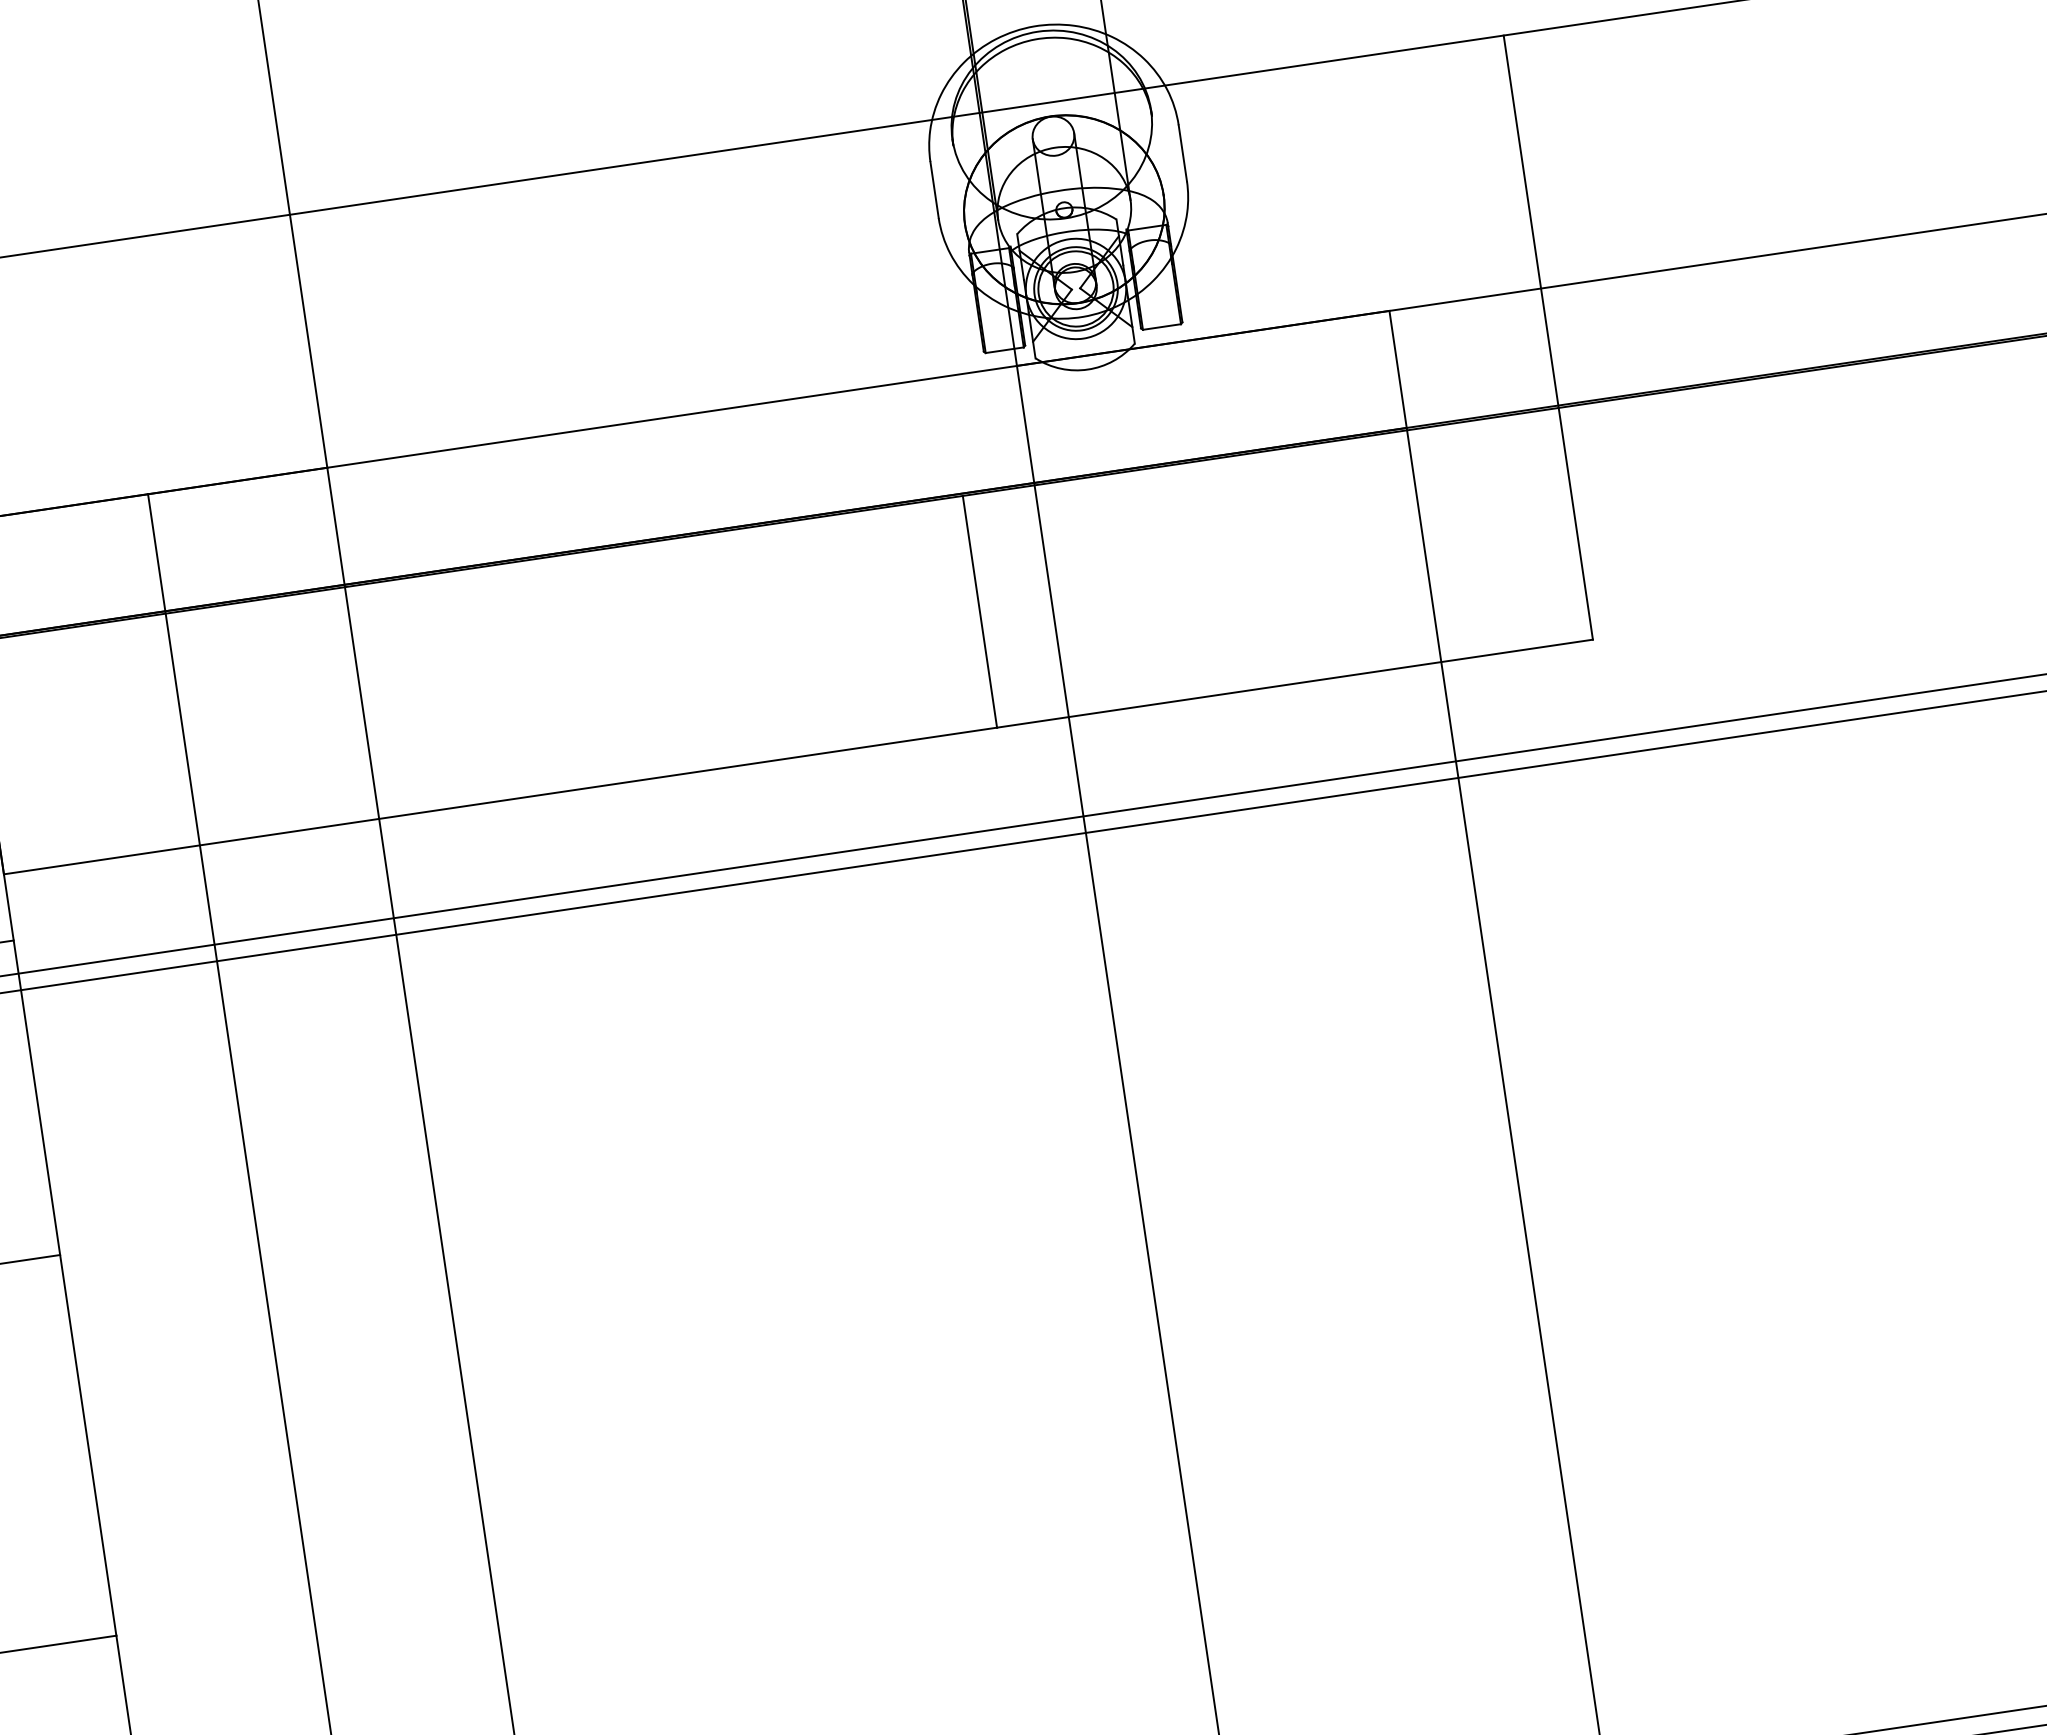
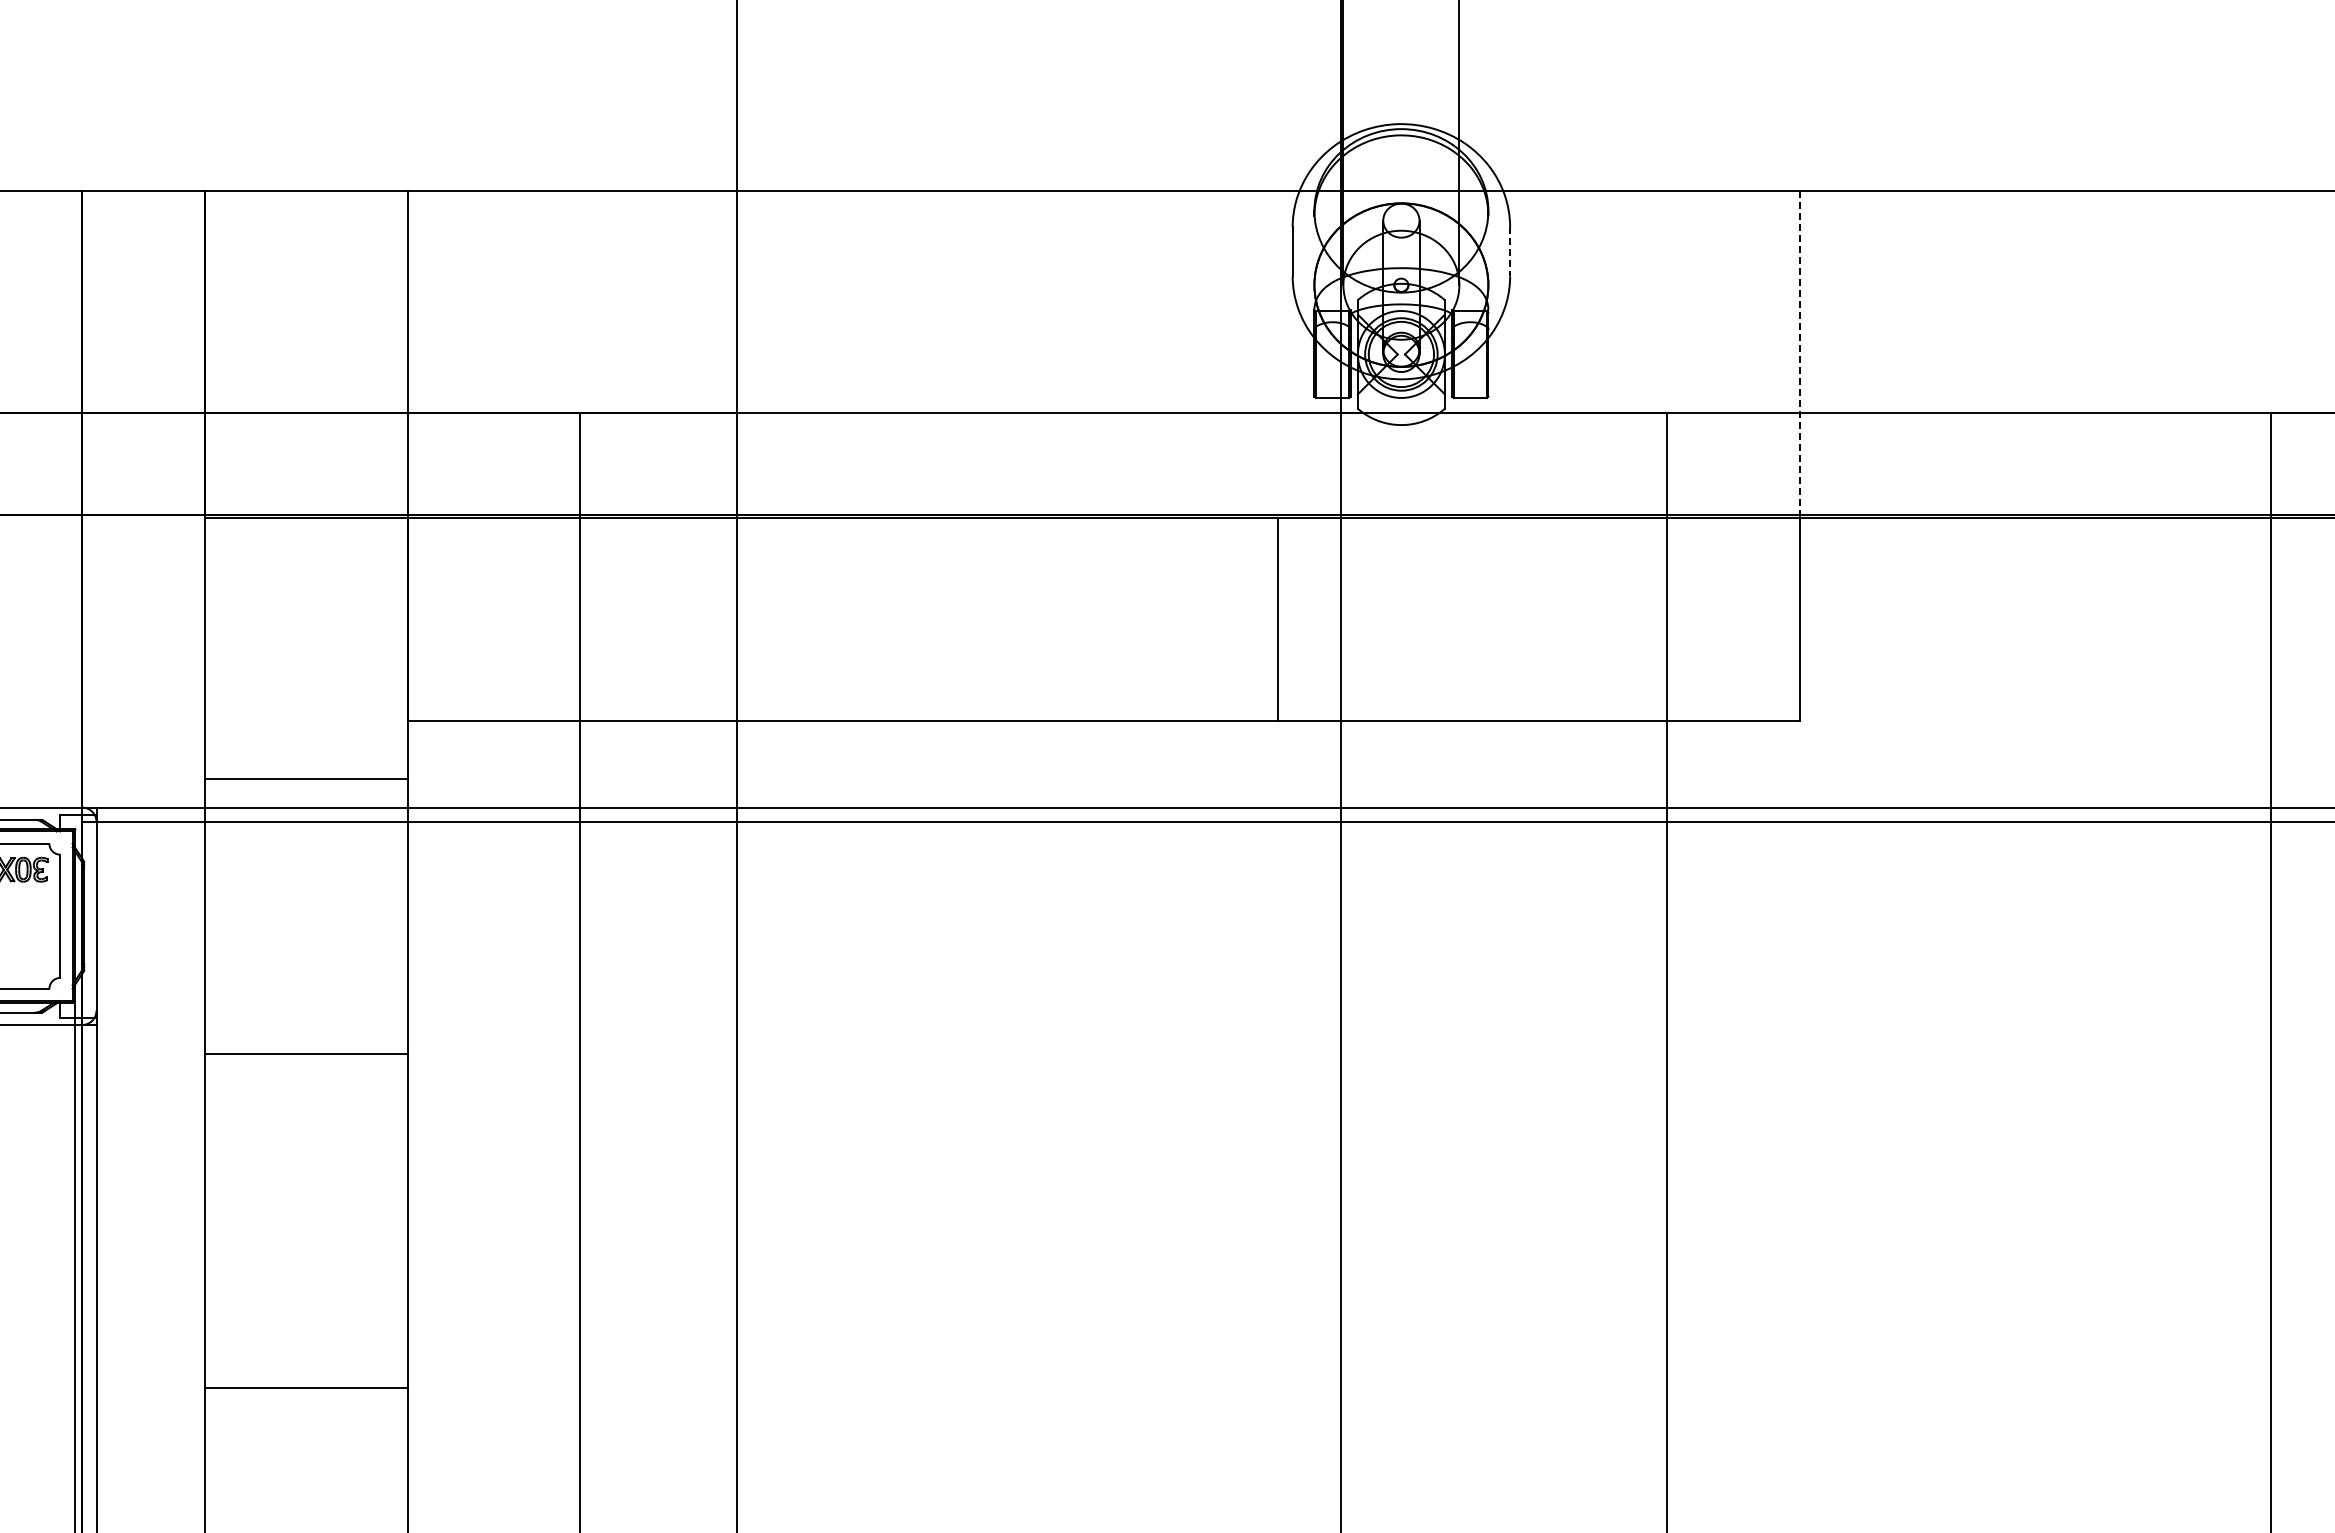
line: (1183, 153) -> (1510, 251), solid -> dashed
line: (1531, 221) -> (1800, 354), solid -> dashed

